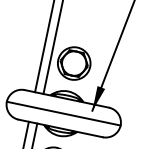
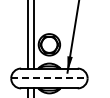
line: (63, 113) -> (49, 78), solid -> dashed

